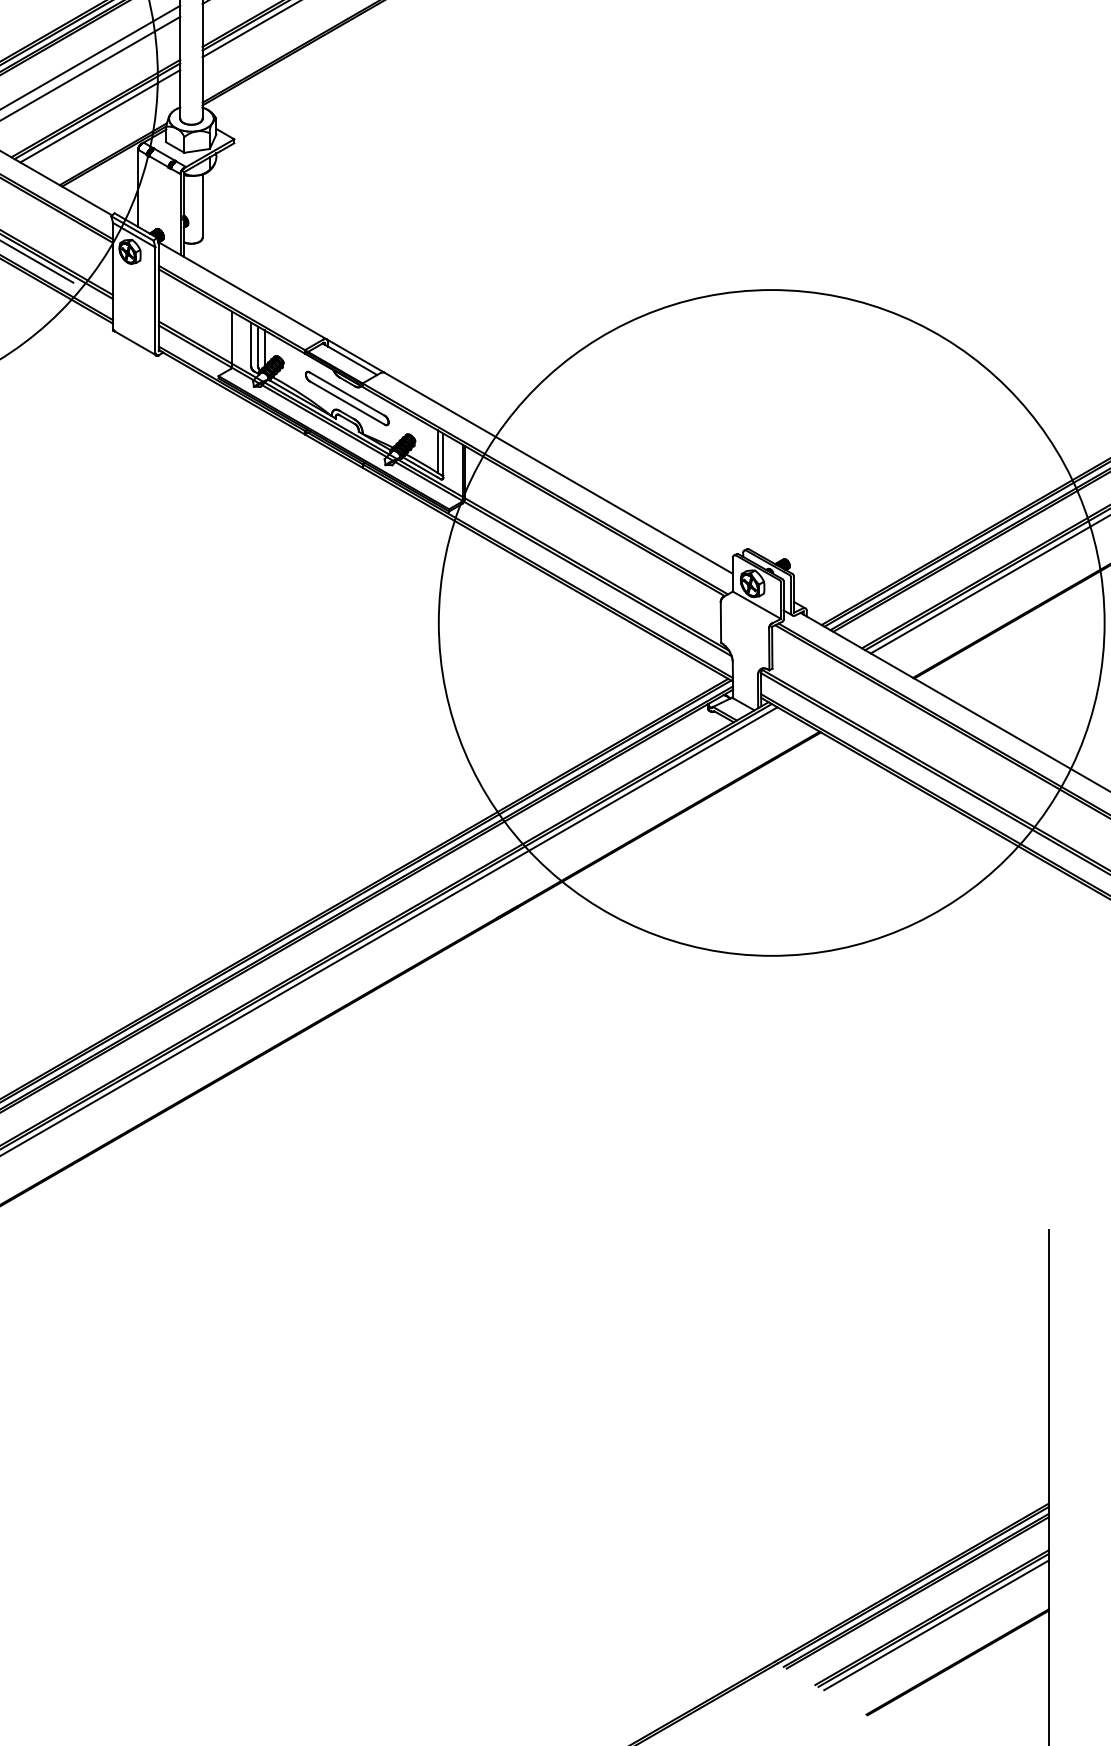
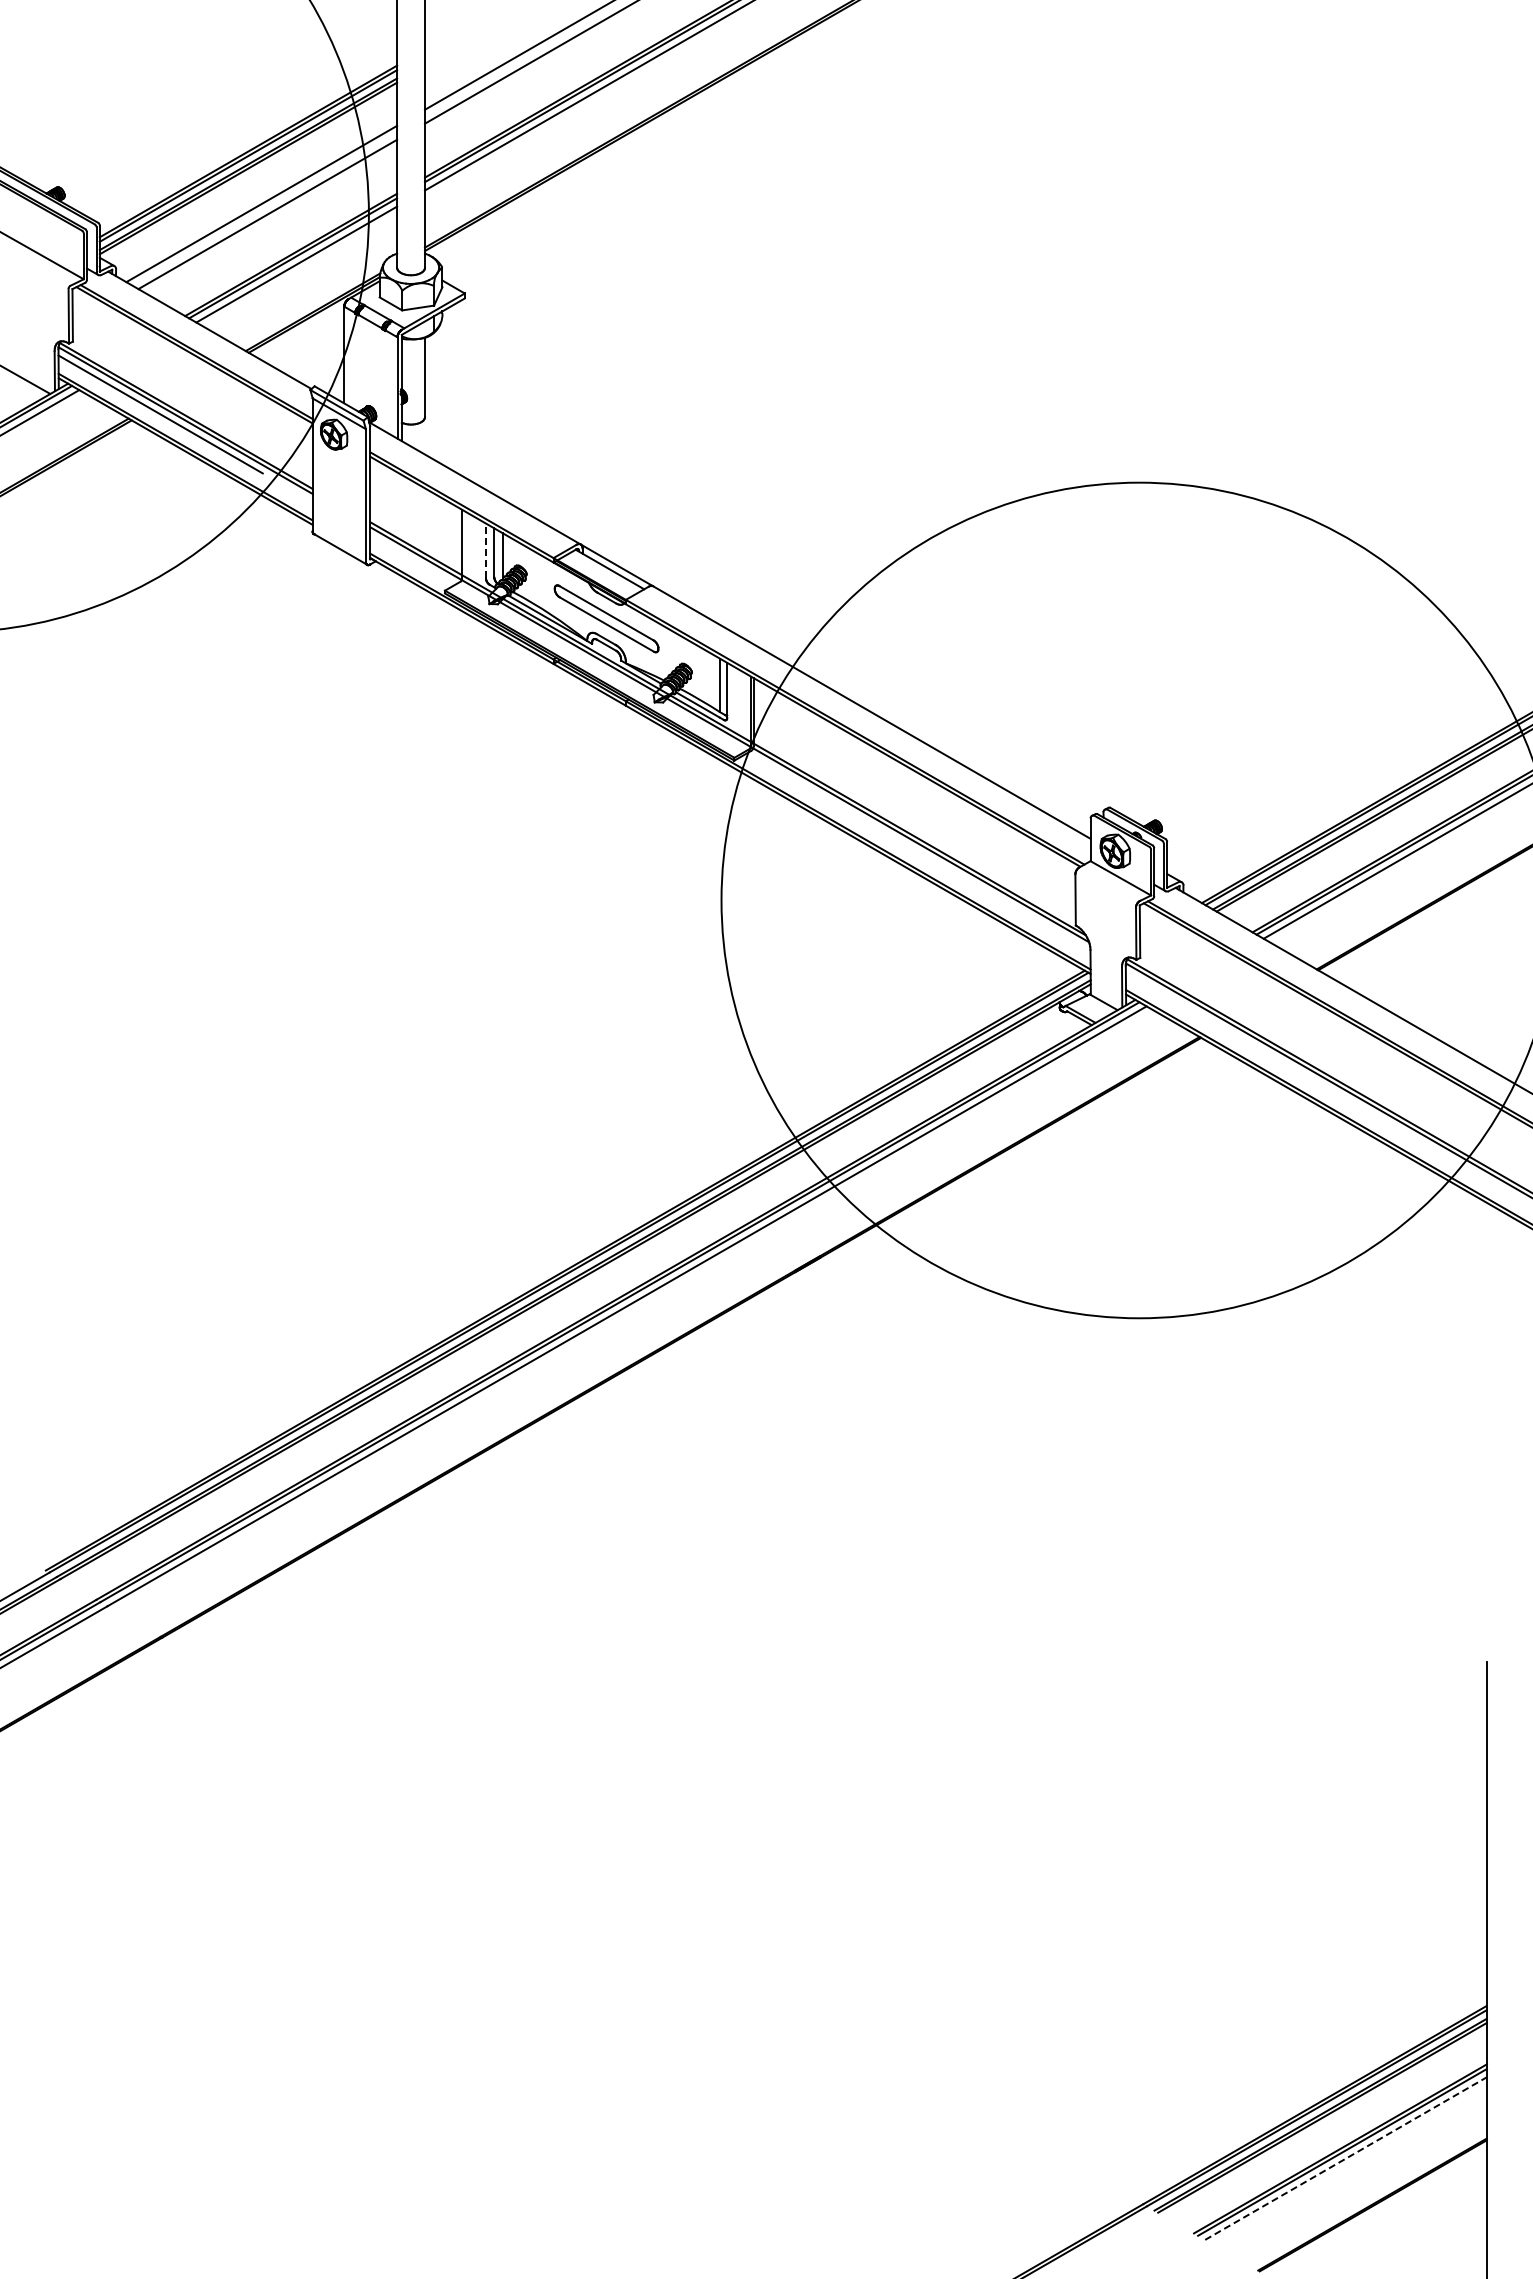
line: (251, 344) -> (486, 550), solid -> dashed
line: (936, 1625) -> (1346, 2158), solid -> dashed

